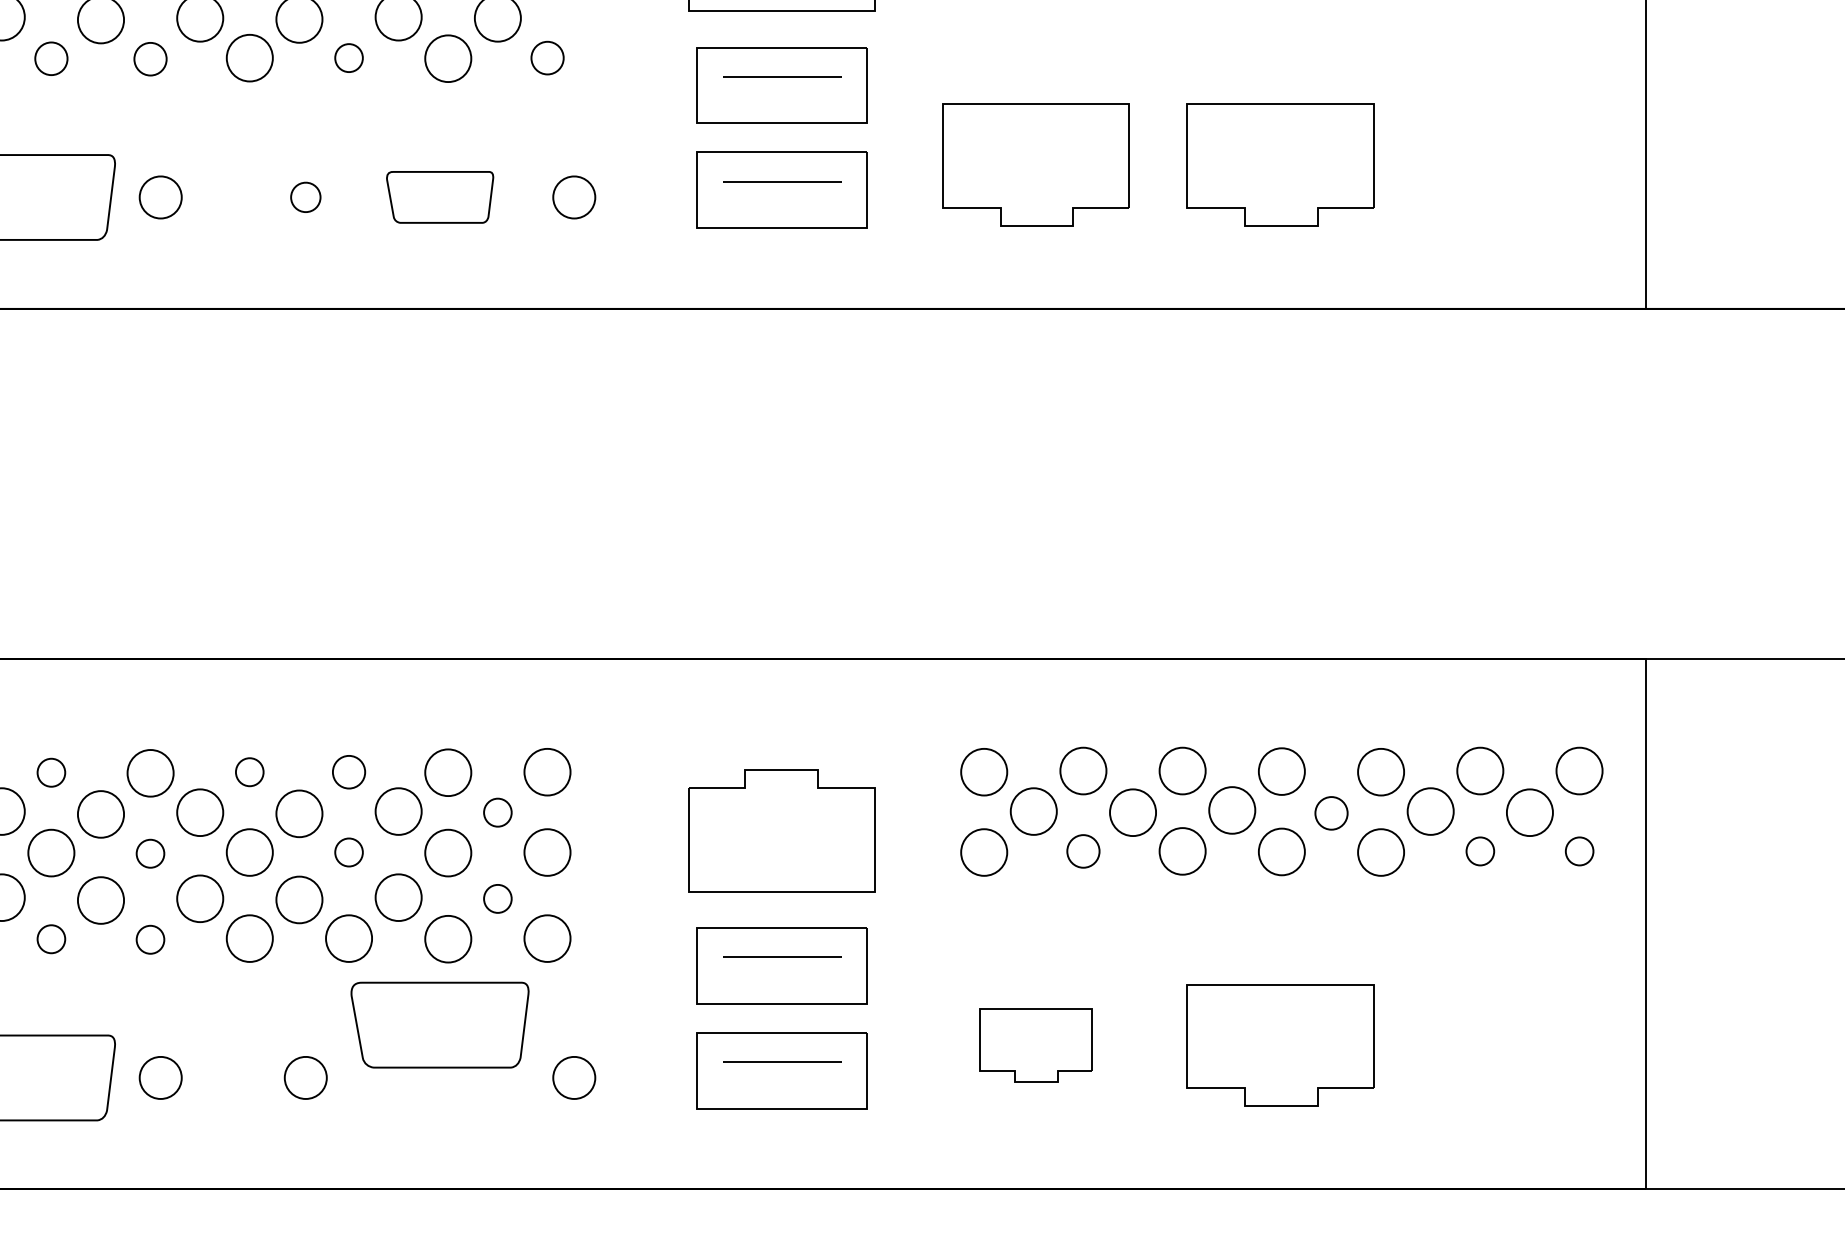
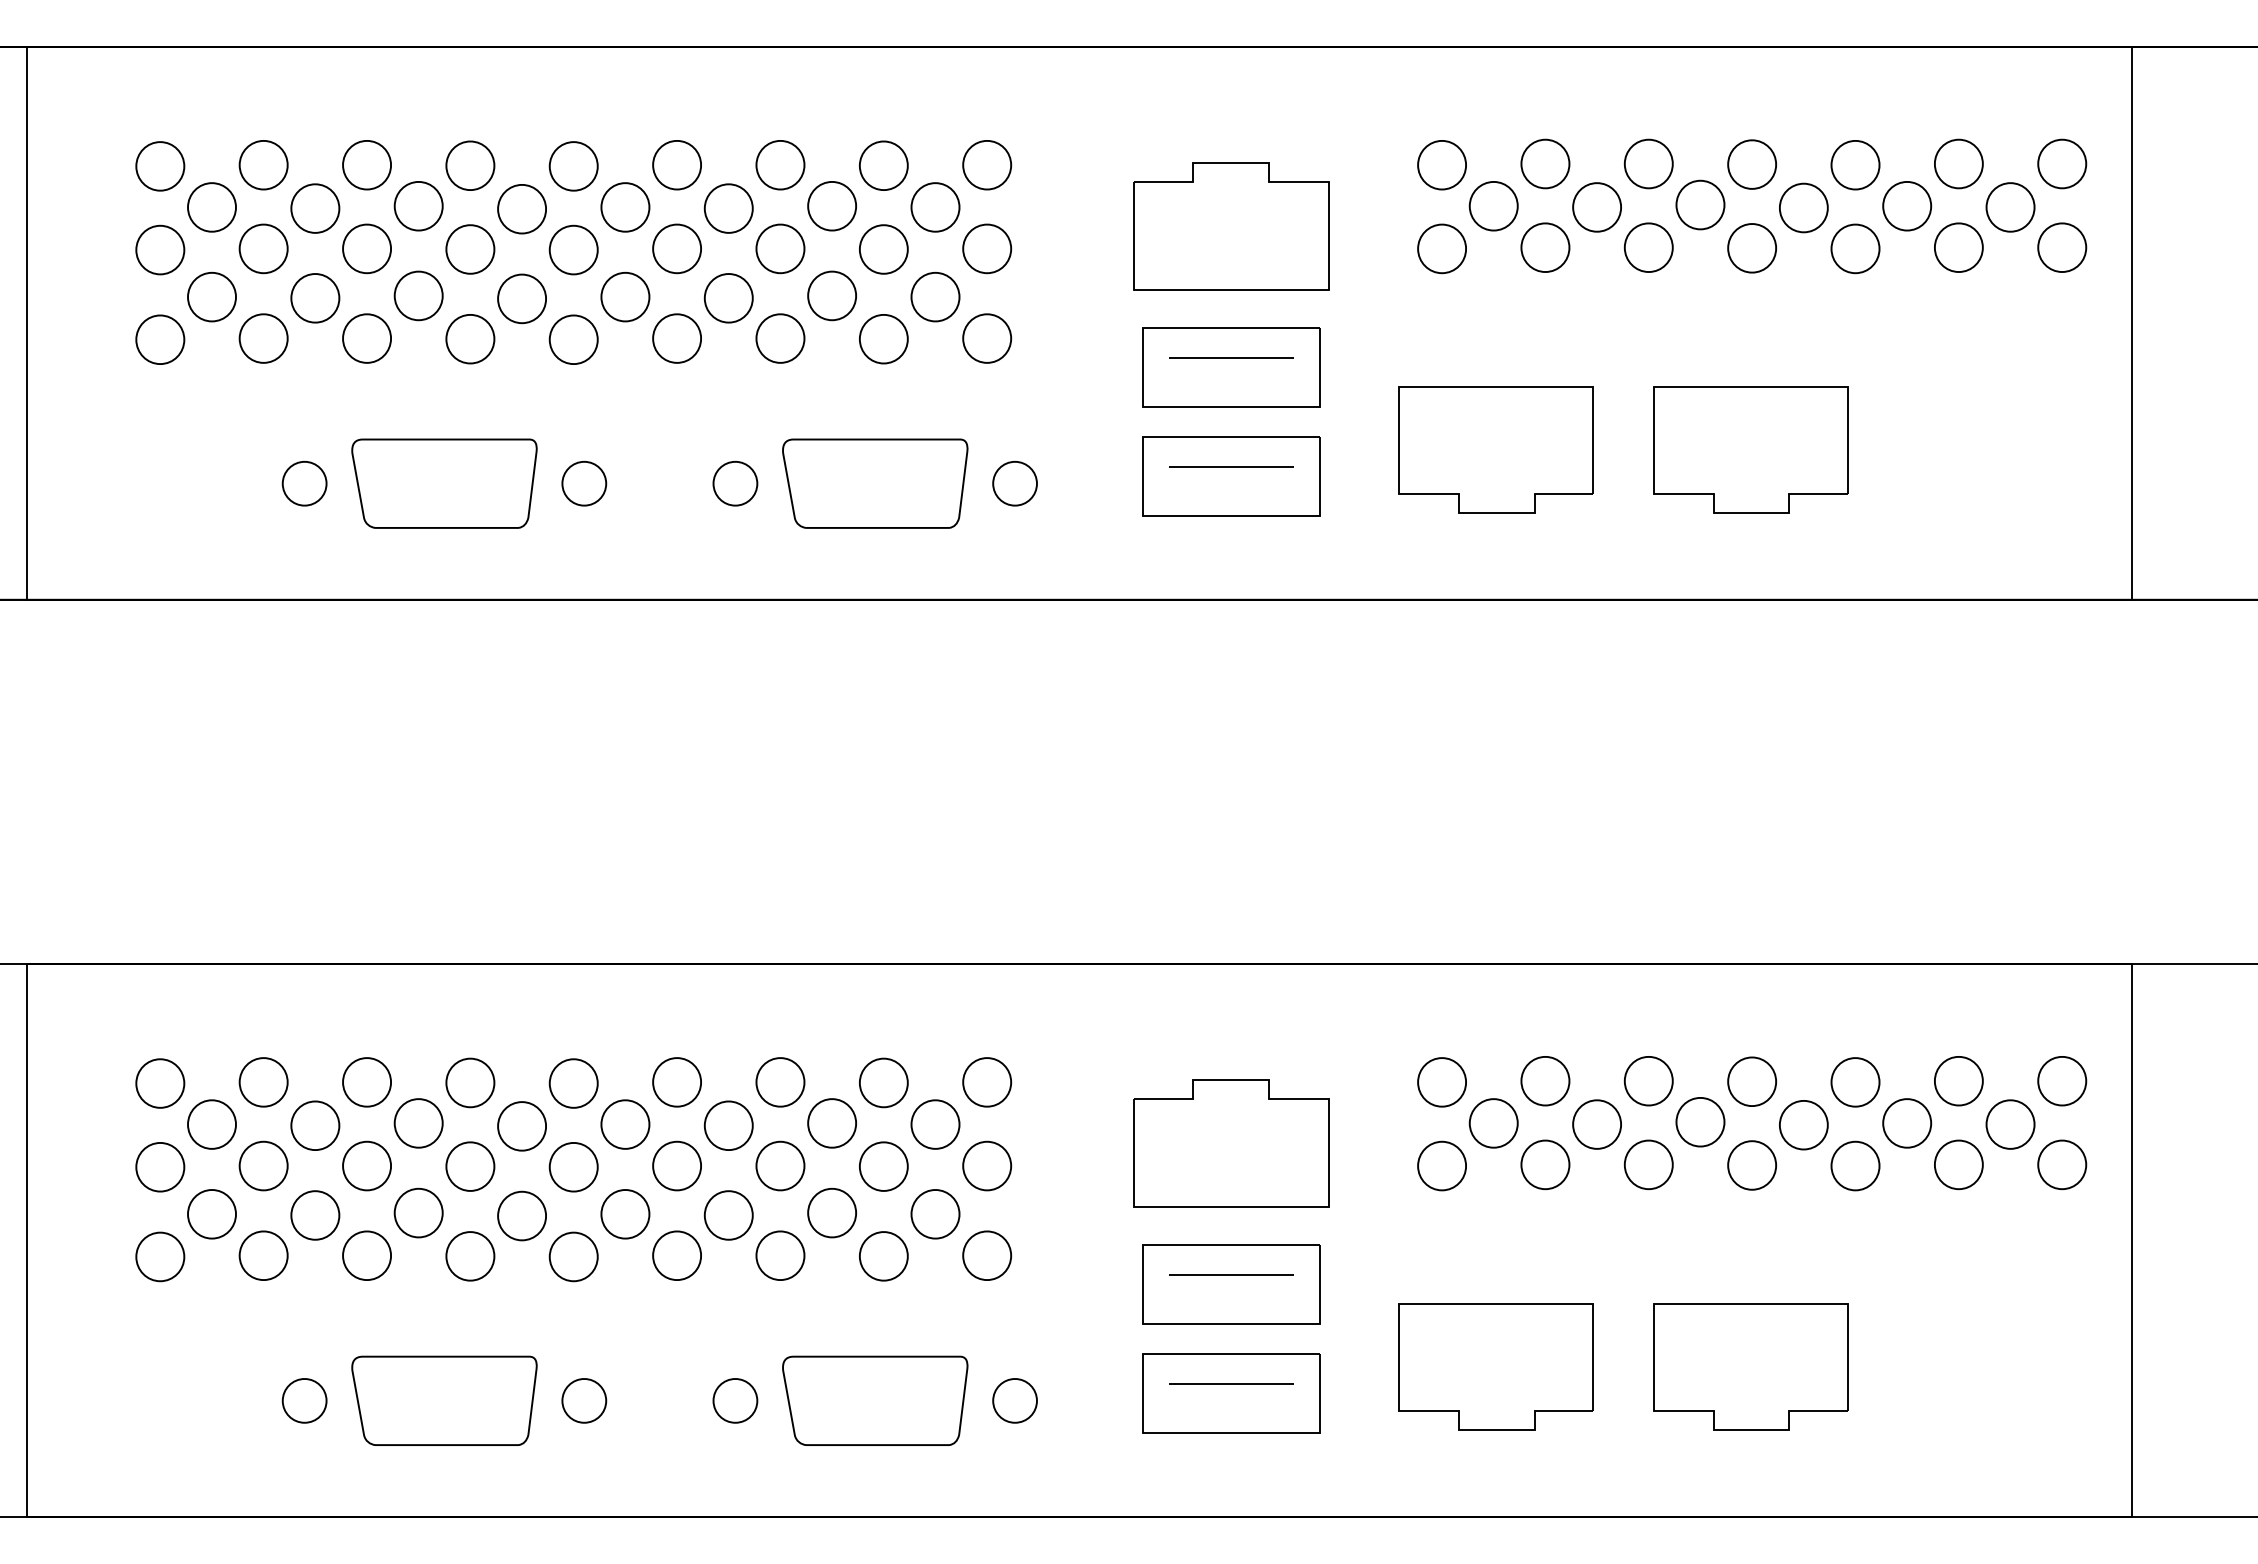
part: (349, 58) -> (780, 338), size x1.67
part: (547, 58) -> (987, 338), size x1.43
part: (51, 59) -> (470, 339), size x1.43
part: (150, 59) -> (573, 339), size x1.43
part: (305, 197) -> (735, 483), size x1.43
part: (440, 197) -> (875, 483), size x1.67
part: (51, 772) -> (470, 1082), size x1.67
part: (249, 772) -> (676, 1082), size x1.67
part: (349, 772) -> (780, 1082), size x1.43
part: (497, 812) -> (935, 1124), size x1.67
part: (1331, 813) -> (1803, 1125), size x1.43
part: (349, 851) -> (780, 1165), size x1.67
part: (1083, 851) -> (1545, 1164), size x1.43
part: (1479, 851) -> (1958, 1164), size x1.67
part: (1579, 851) -> (2062, 1164), size x1.67
part: (150, 853) -> (573, 1167), size x1.67
part: (497, 899) -> (935, 1214), size x1.67
part: (51, 939) -> (470, 1256), size x1.67
part: (150, 939) -> (573, 1256), size x1.67
part: (440, 1024) -> (875, 1400), moved
part: (1035, 1044) -> (1495, 1366), size x1.67

